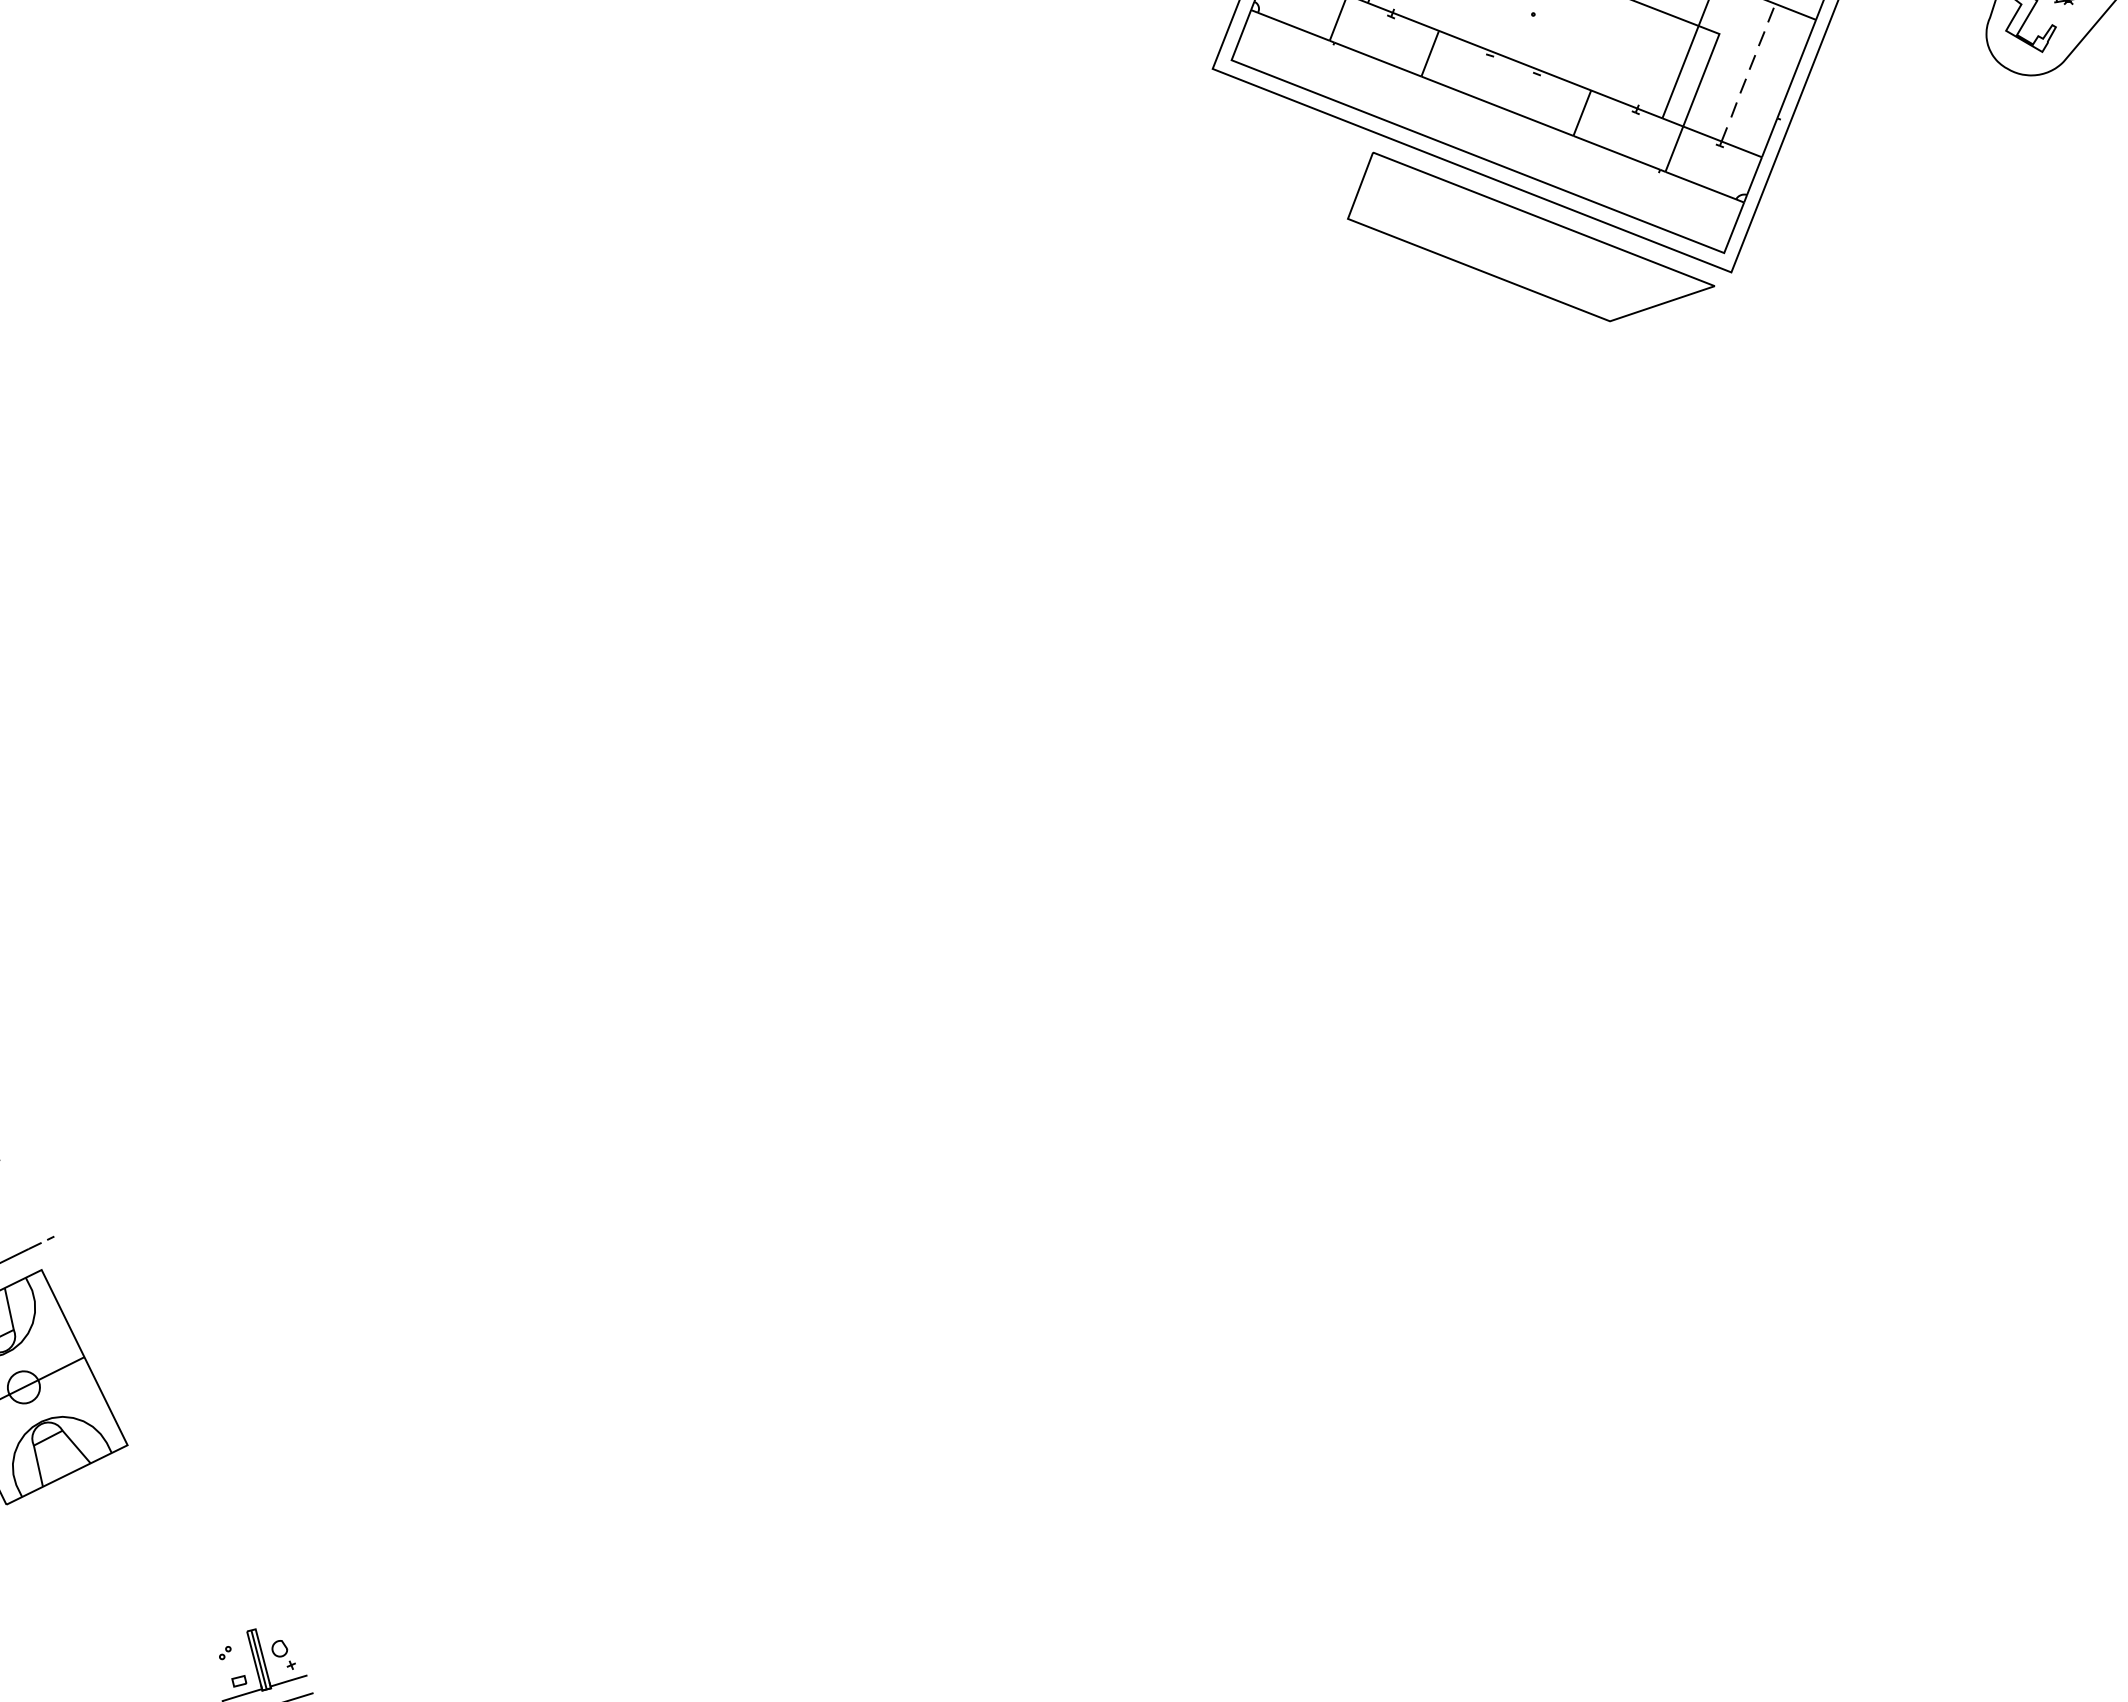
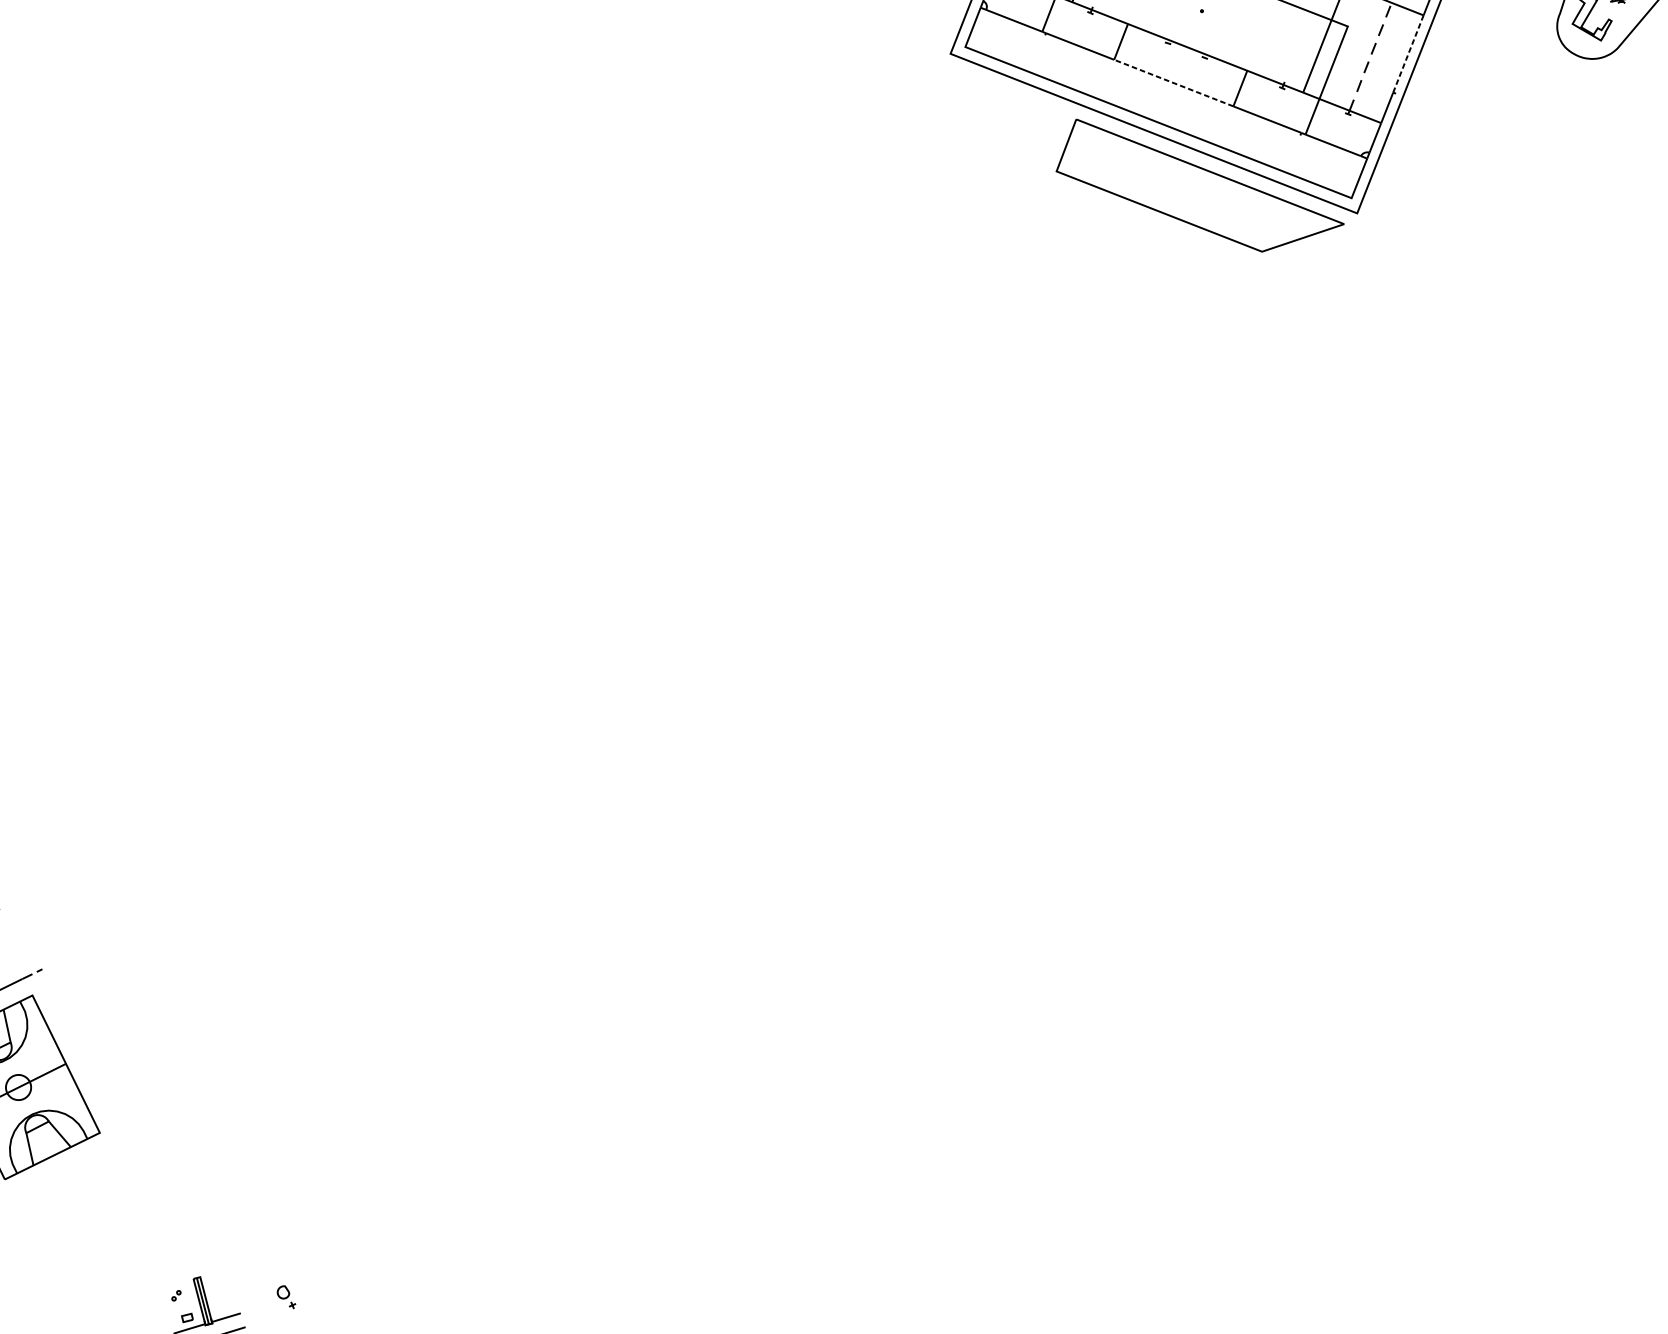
line: (1796, 69) -> (1408, 54), solid -> dashed
line: (1497, 106) -> (1173, 83), solid -> dashed
part: (283, 1654) -> (286, 1296), moved

